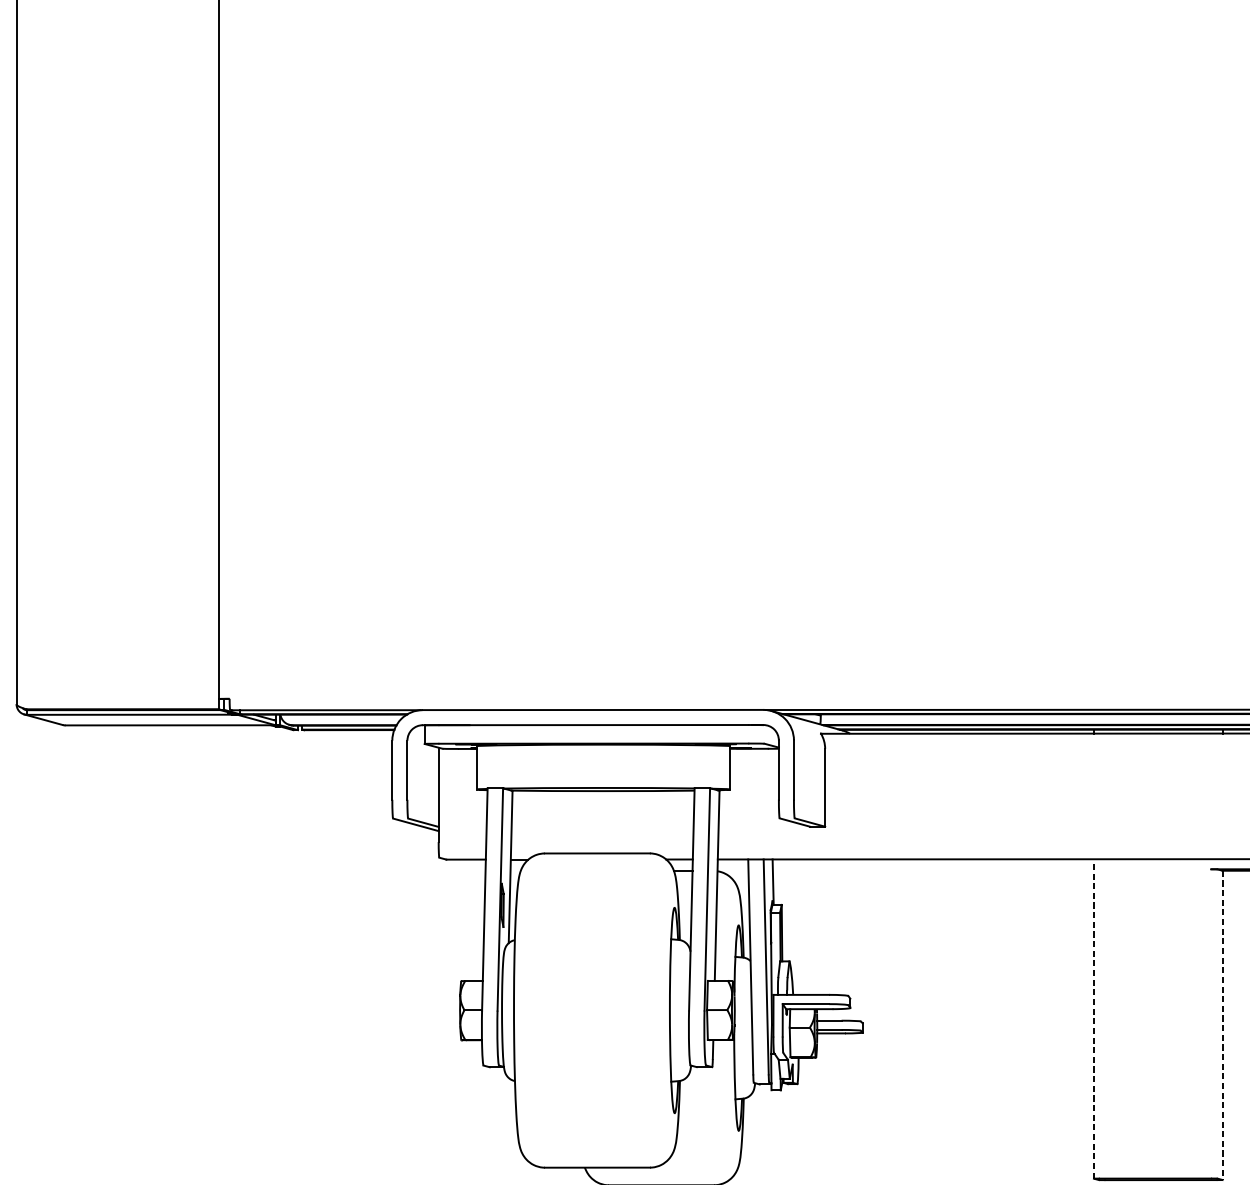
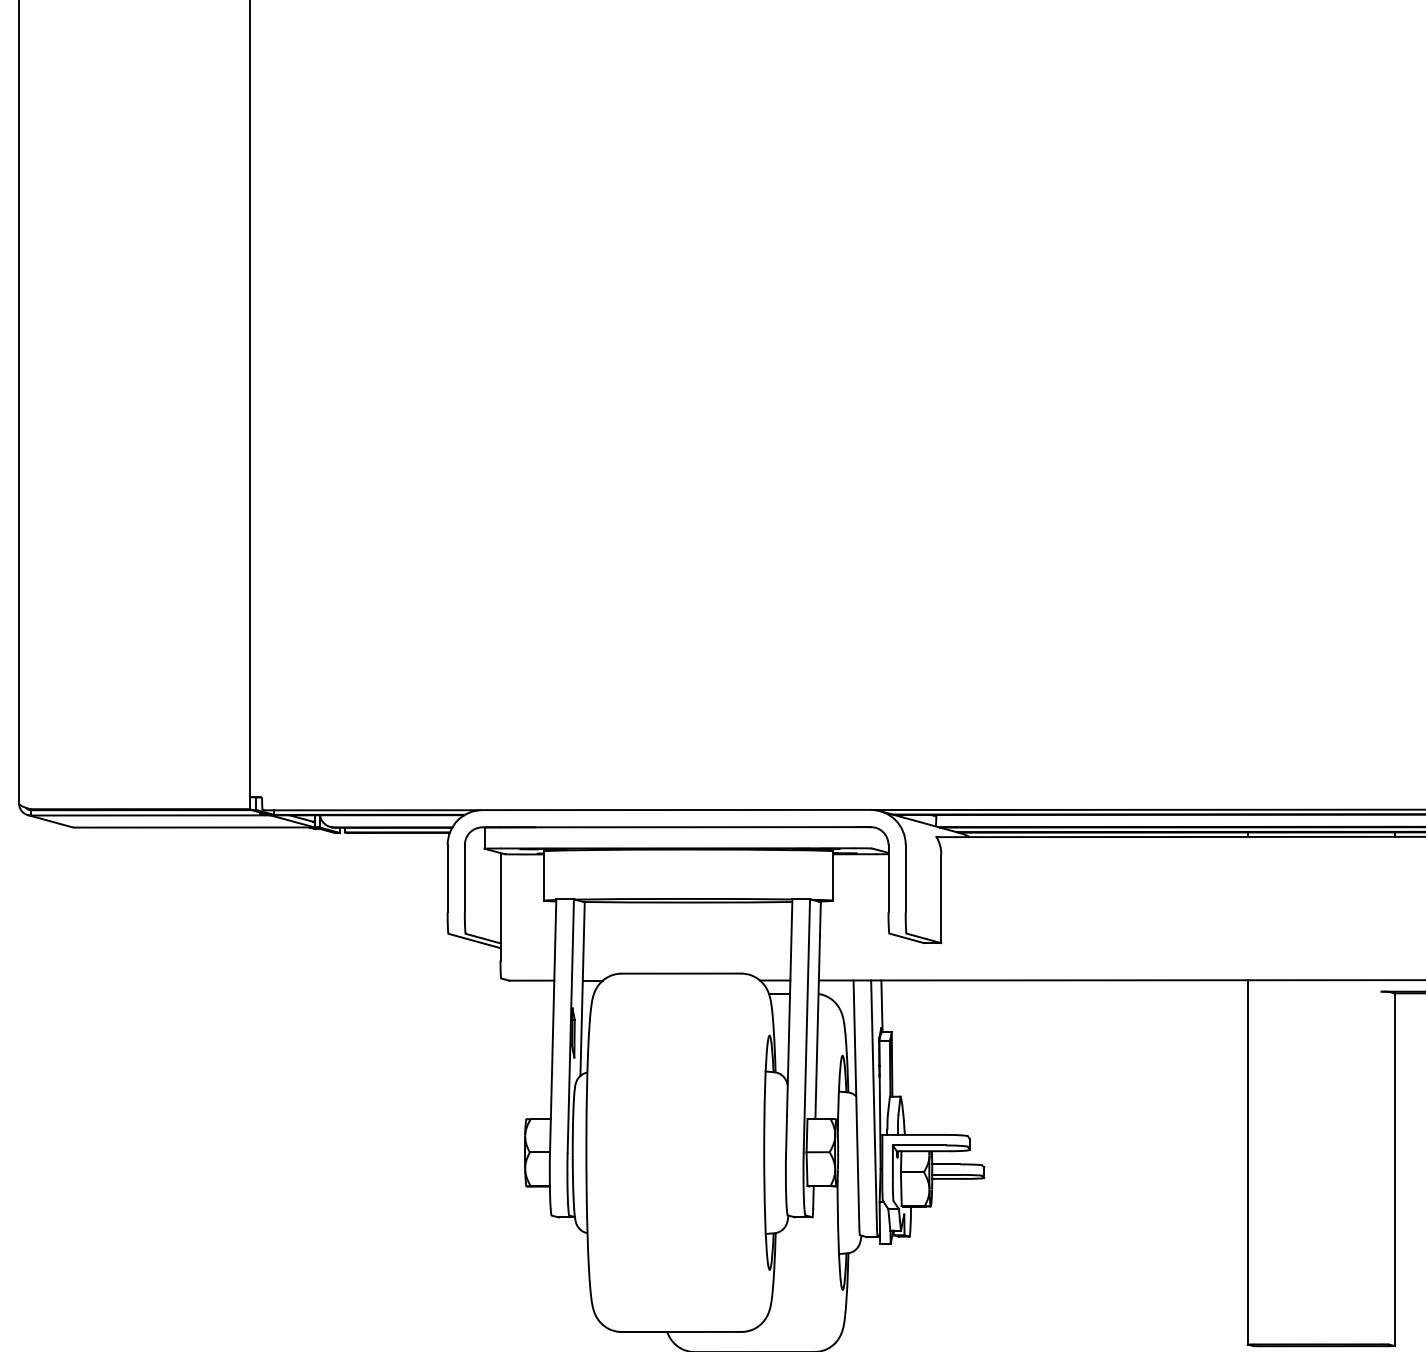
line: (1093, 1018) -> (1247, 1161), dashed -> solid
line: (1222, 1026) -> (1394, 1170), dashed -> solid

